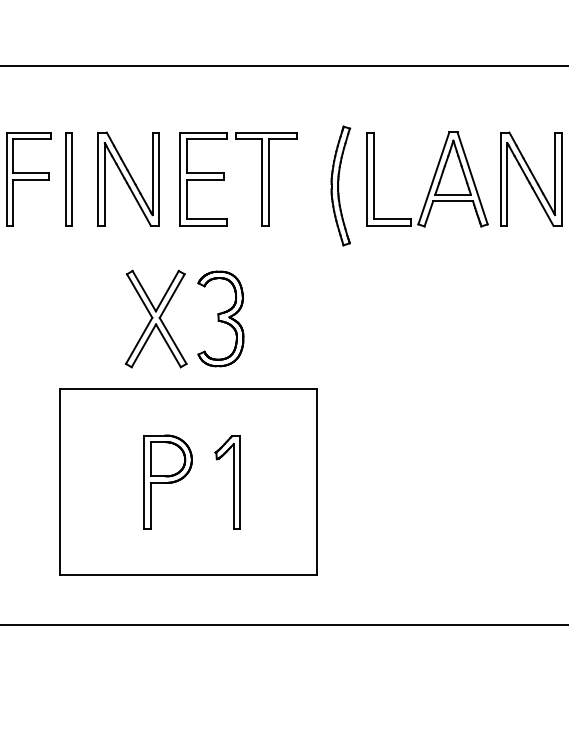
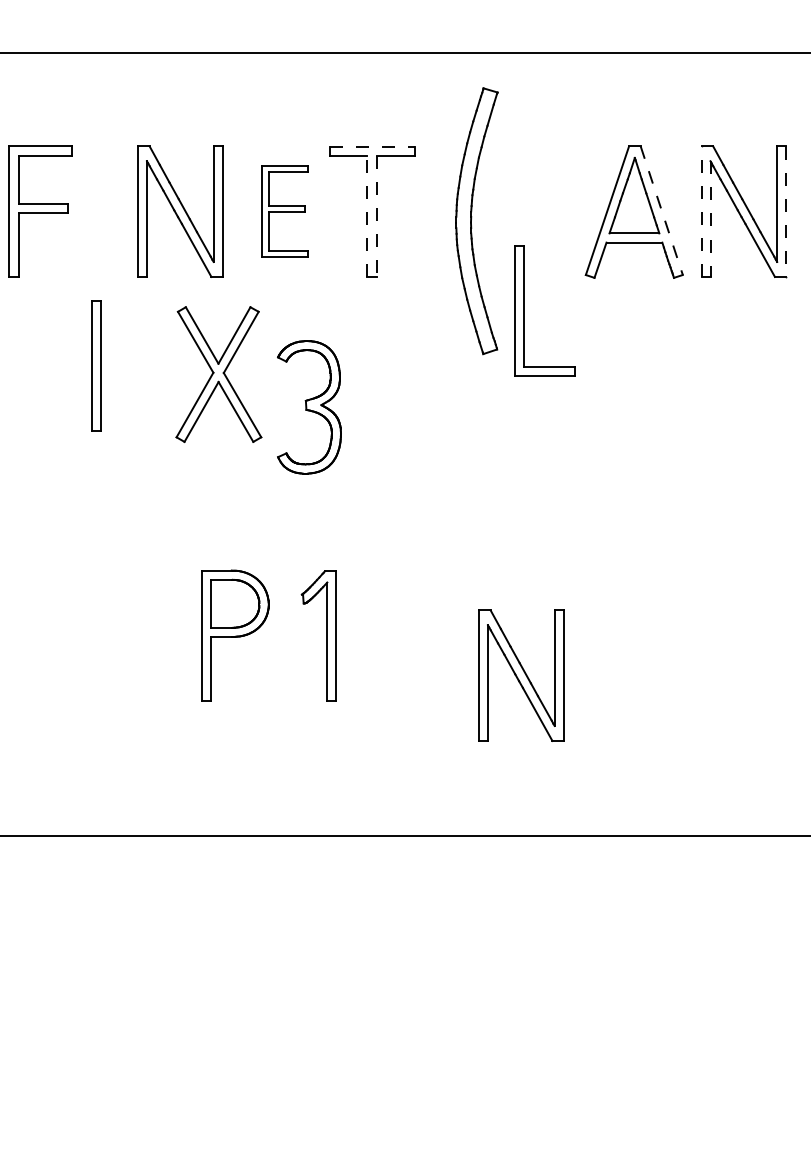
line: (265, 132) -> (372, 146), solid -> dashed
line: (472, 178) -> (661, 210), solid -> dashed
part: (68, 179) -> (96, 365), moved
part: (203, 179) -> (285, 211), size x0.7
part: (374, 179) -> (524, 310), moved
line: (501, 179) -> (701, 211), solid -> dashed
line: (561, 179) -> (786, 212), solid -> dashed
line: (262, 182) -> (367, 216), solid -> dashed
line: (268, 182) -> (376, 216), solid -> dashed
line: (507, 184) -> (710, 219), solid -> dashed
part: (340, 186) -> (477, 221), size x1.6
part: (155, 319) -> (218, 374), moved
part: (188, 481) -> (263, 635), removed
part: (372, 510) -> (521, 675), added

